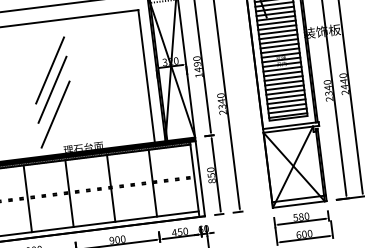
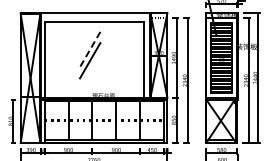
line: (49, 72) -> (89, 50), solid -> dashed
line: (54, 114) -> (89, 74), removed

